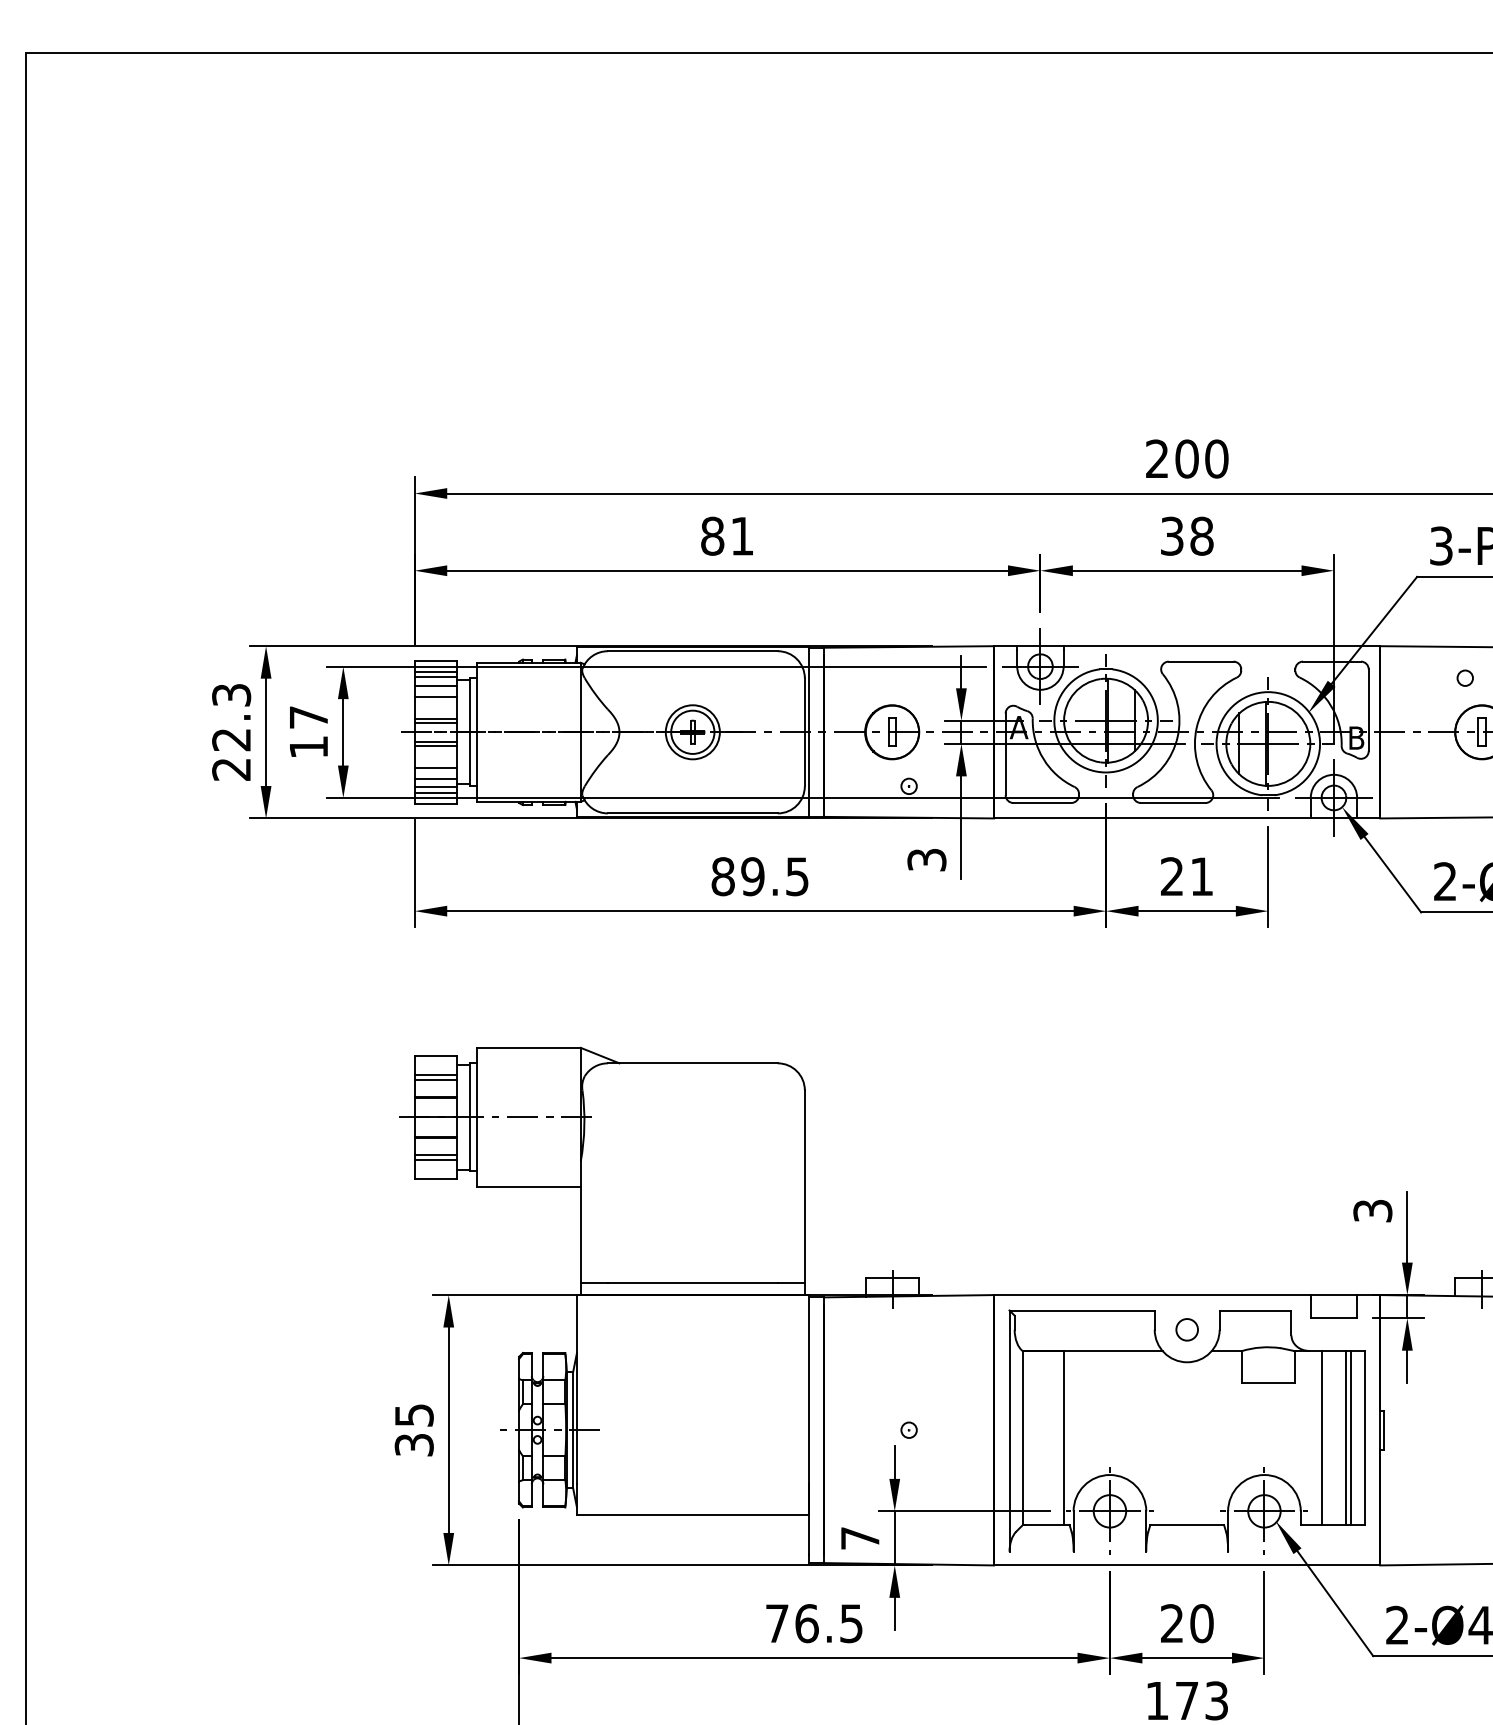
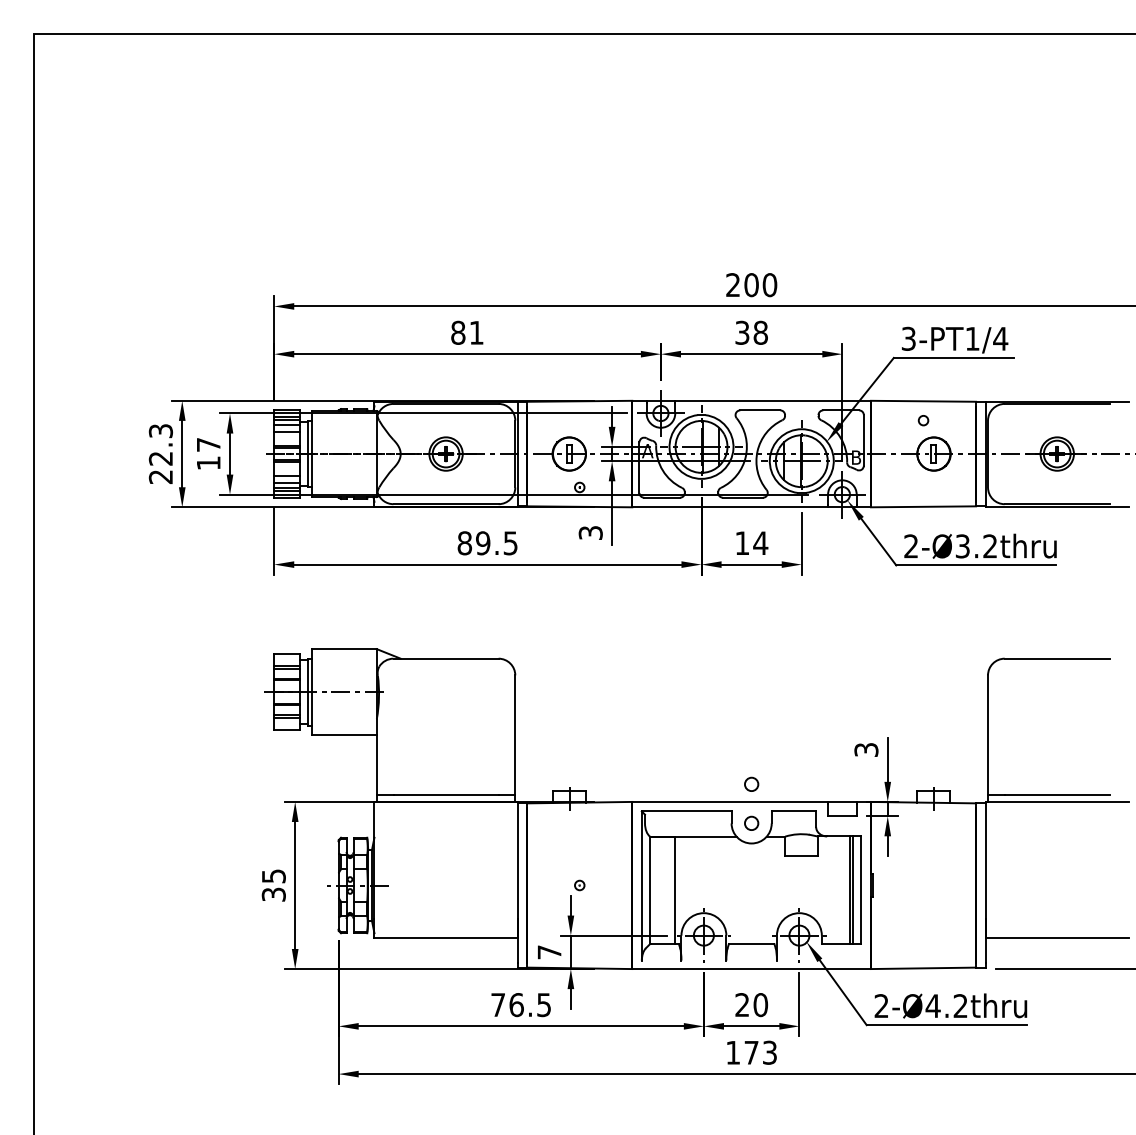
text: (1186, 875) -> (751, 542), 21 -> 14
circle: (1186, 1265) -> (751, 783), added
line: (1321, 1438) -> (834, 890), removed

